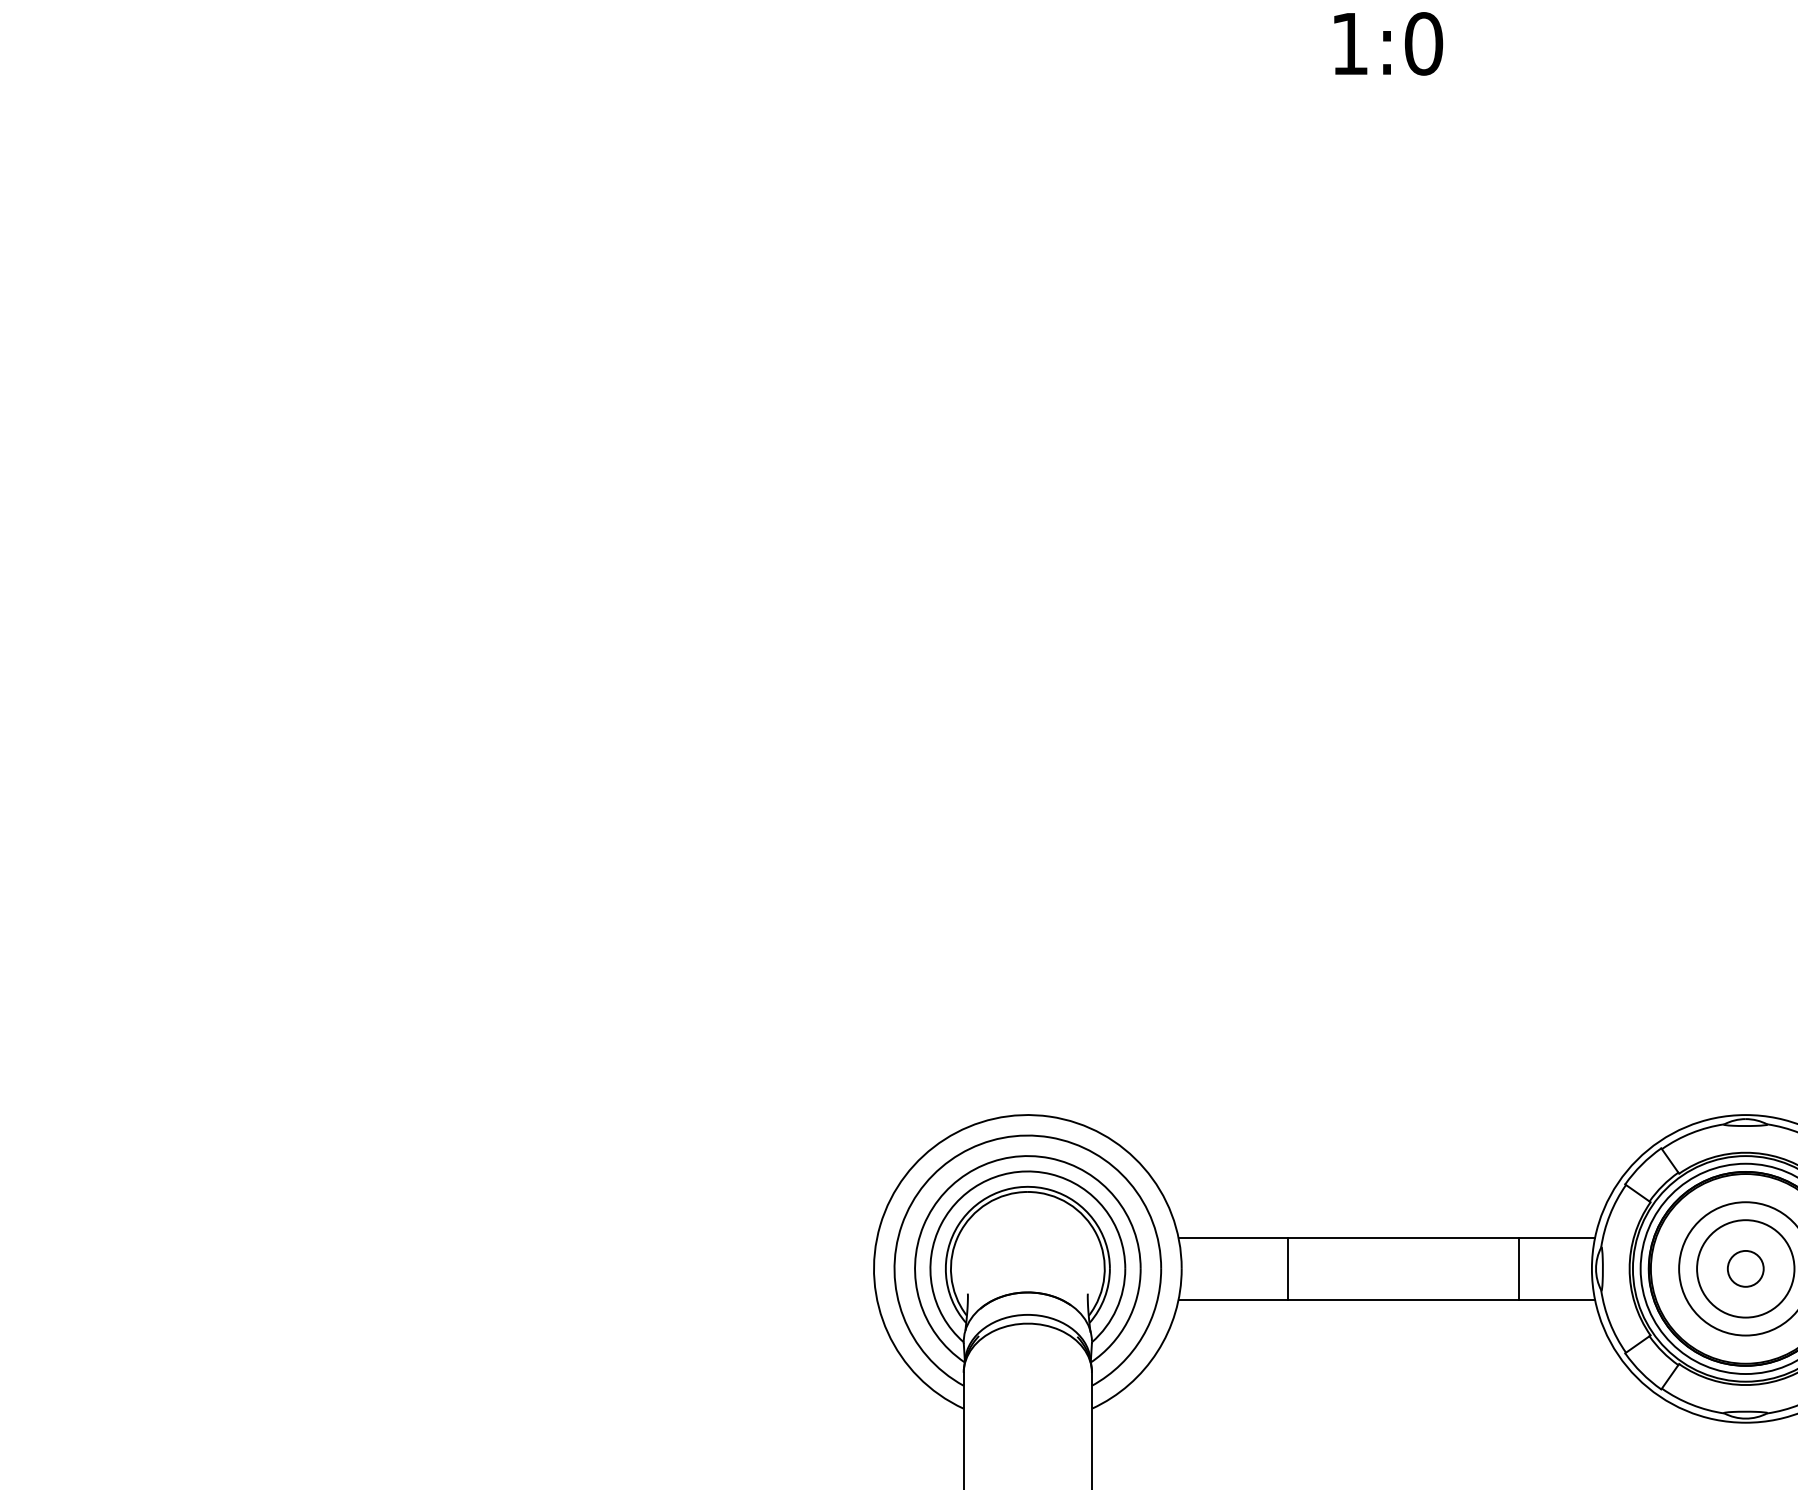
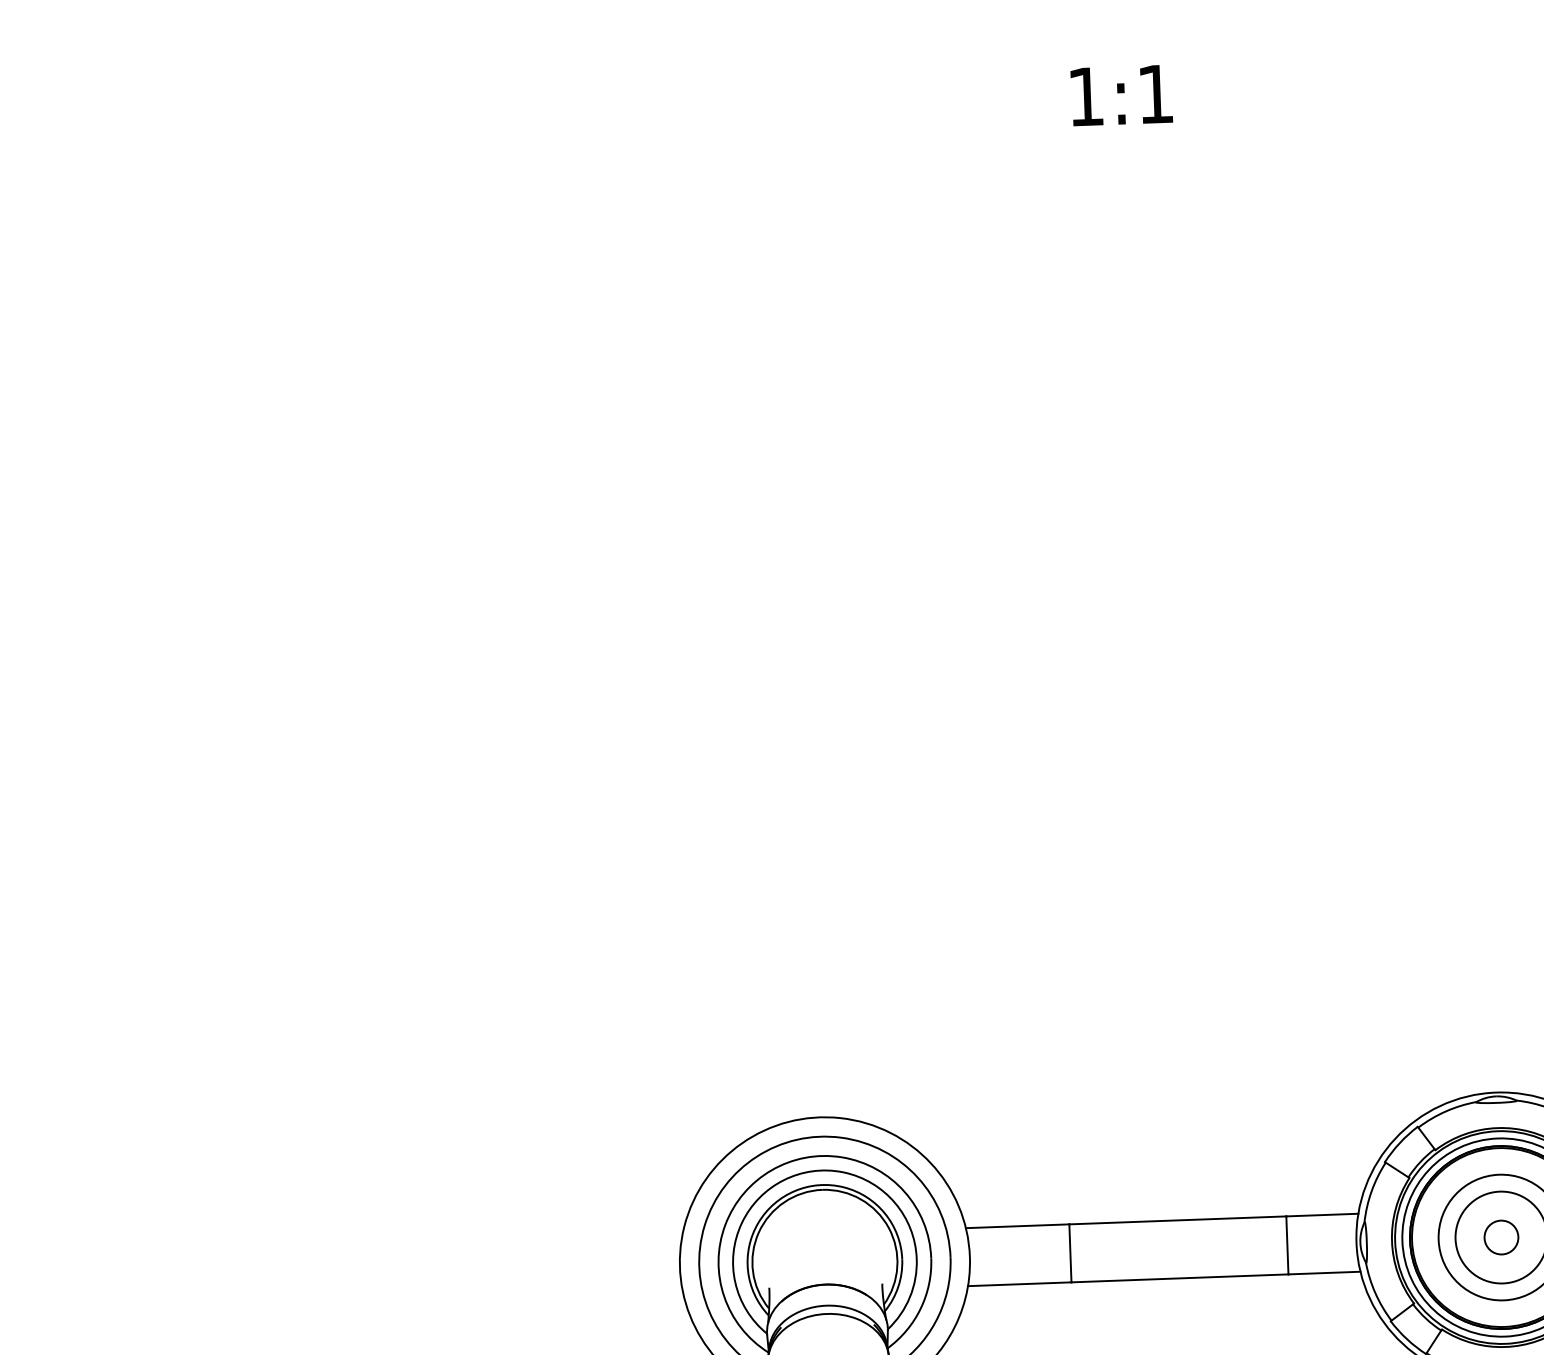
text: (1423, 43) -> (1155, 93), 1:0 -> 1:1

